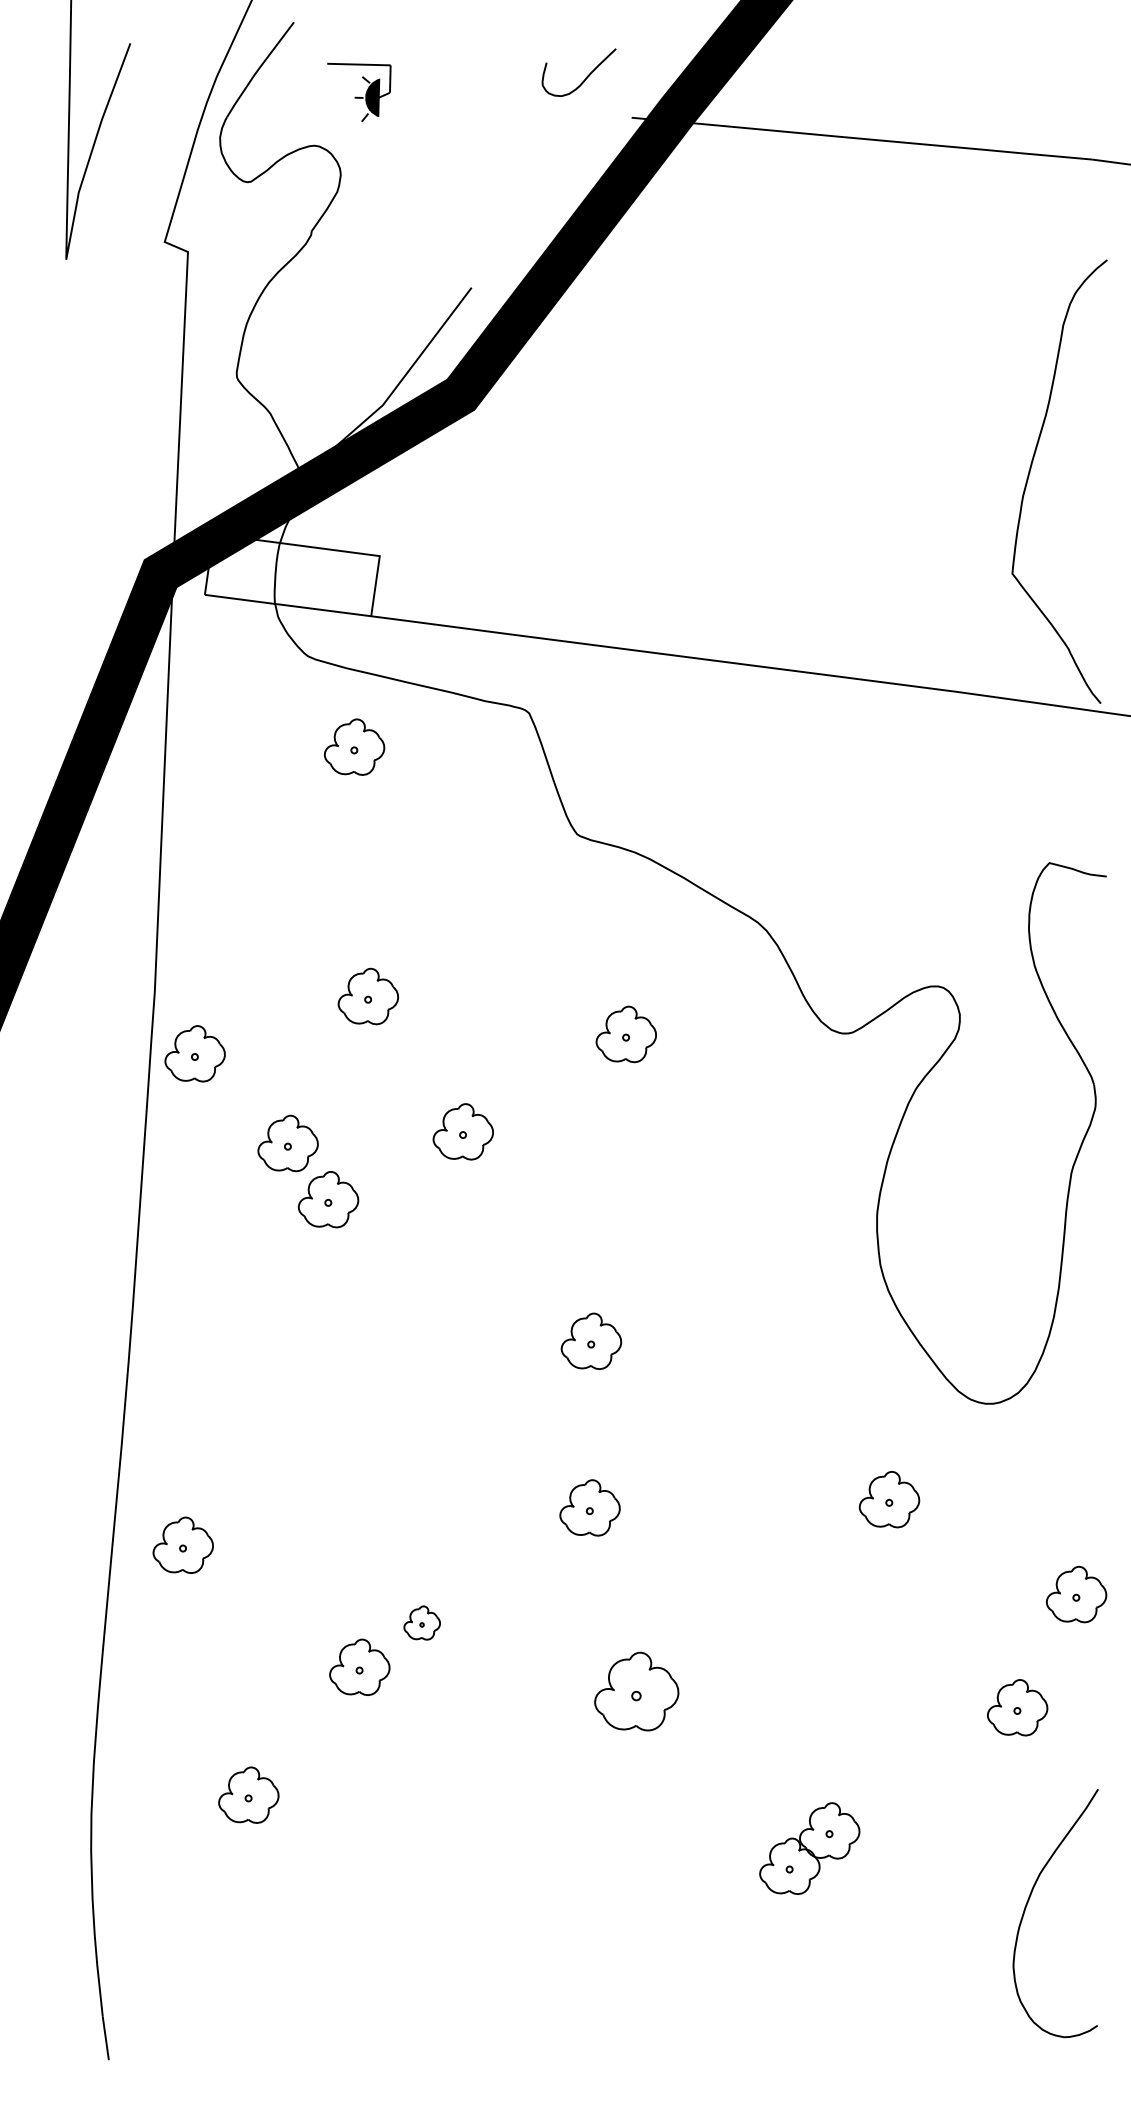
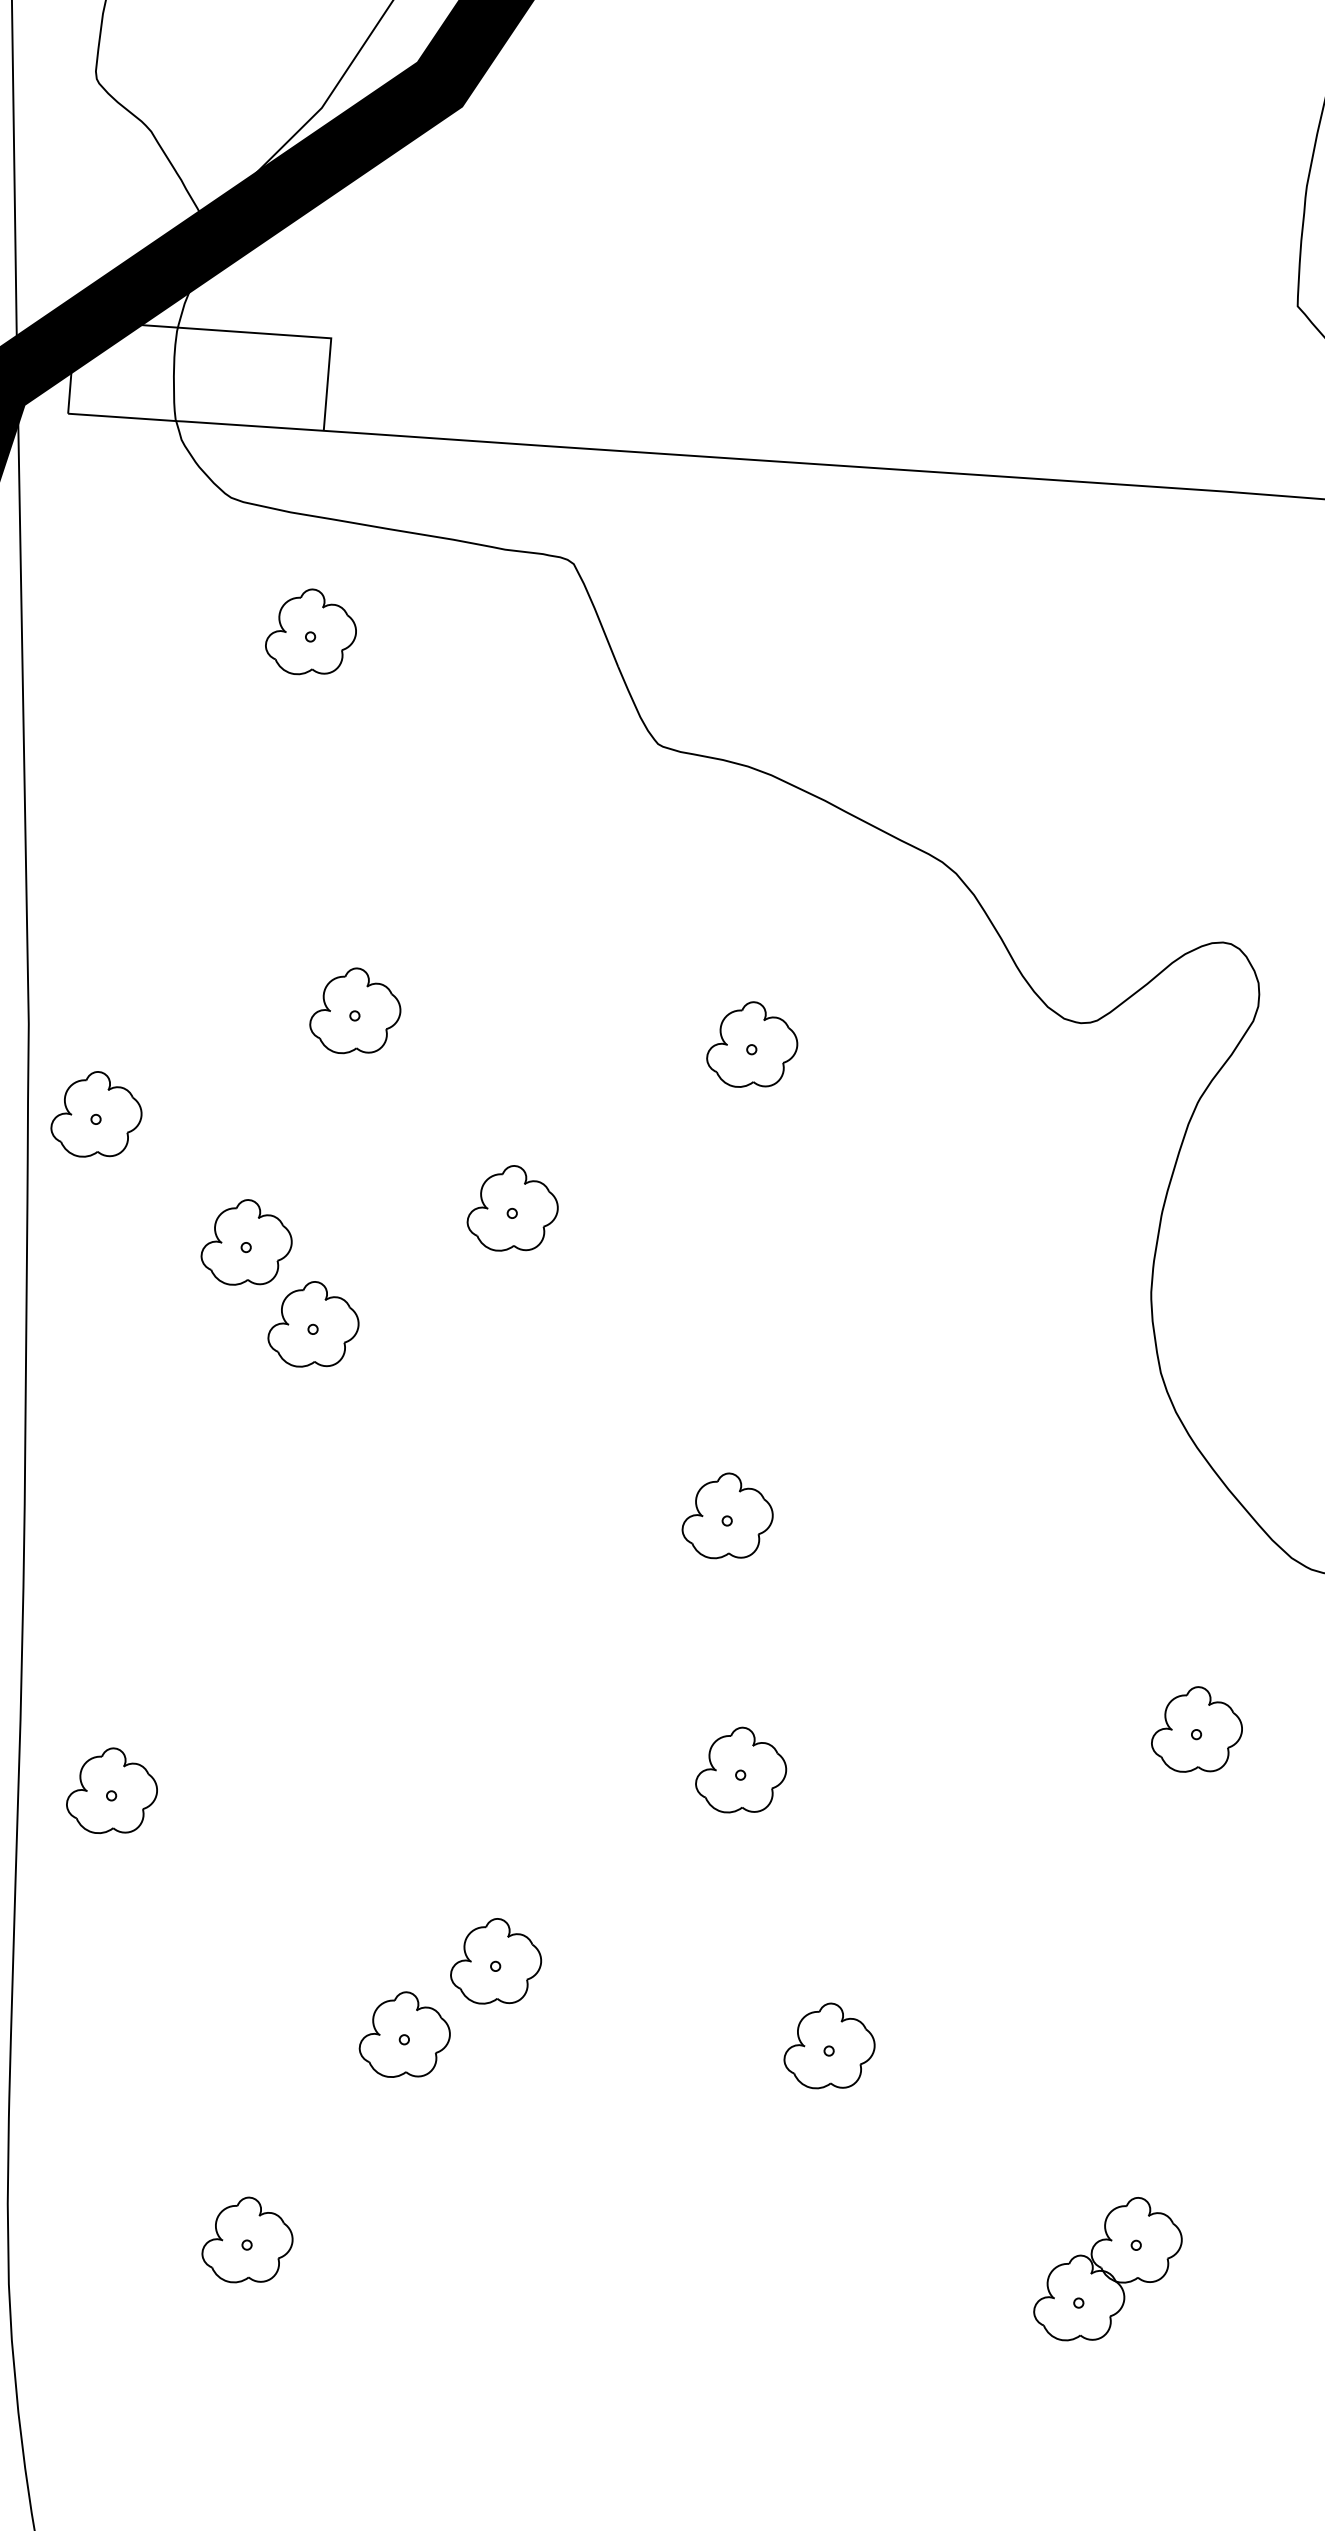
part: (182, 1544) -> (110, 1789), moved
part: (421, 1622) -> (494, 1960), size x1.67
part: (636, 1691) -> (828, 2045), size x0.71

